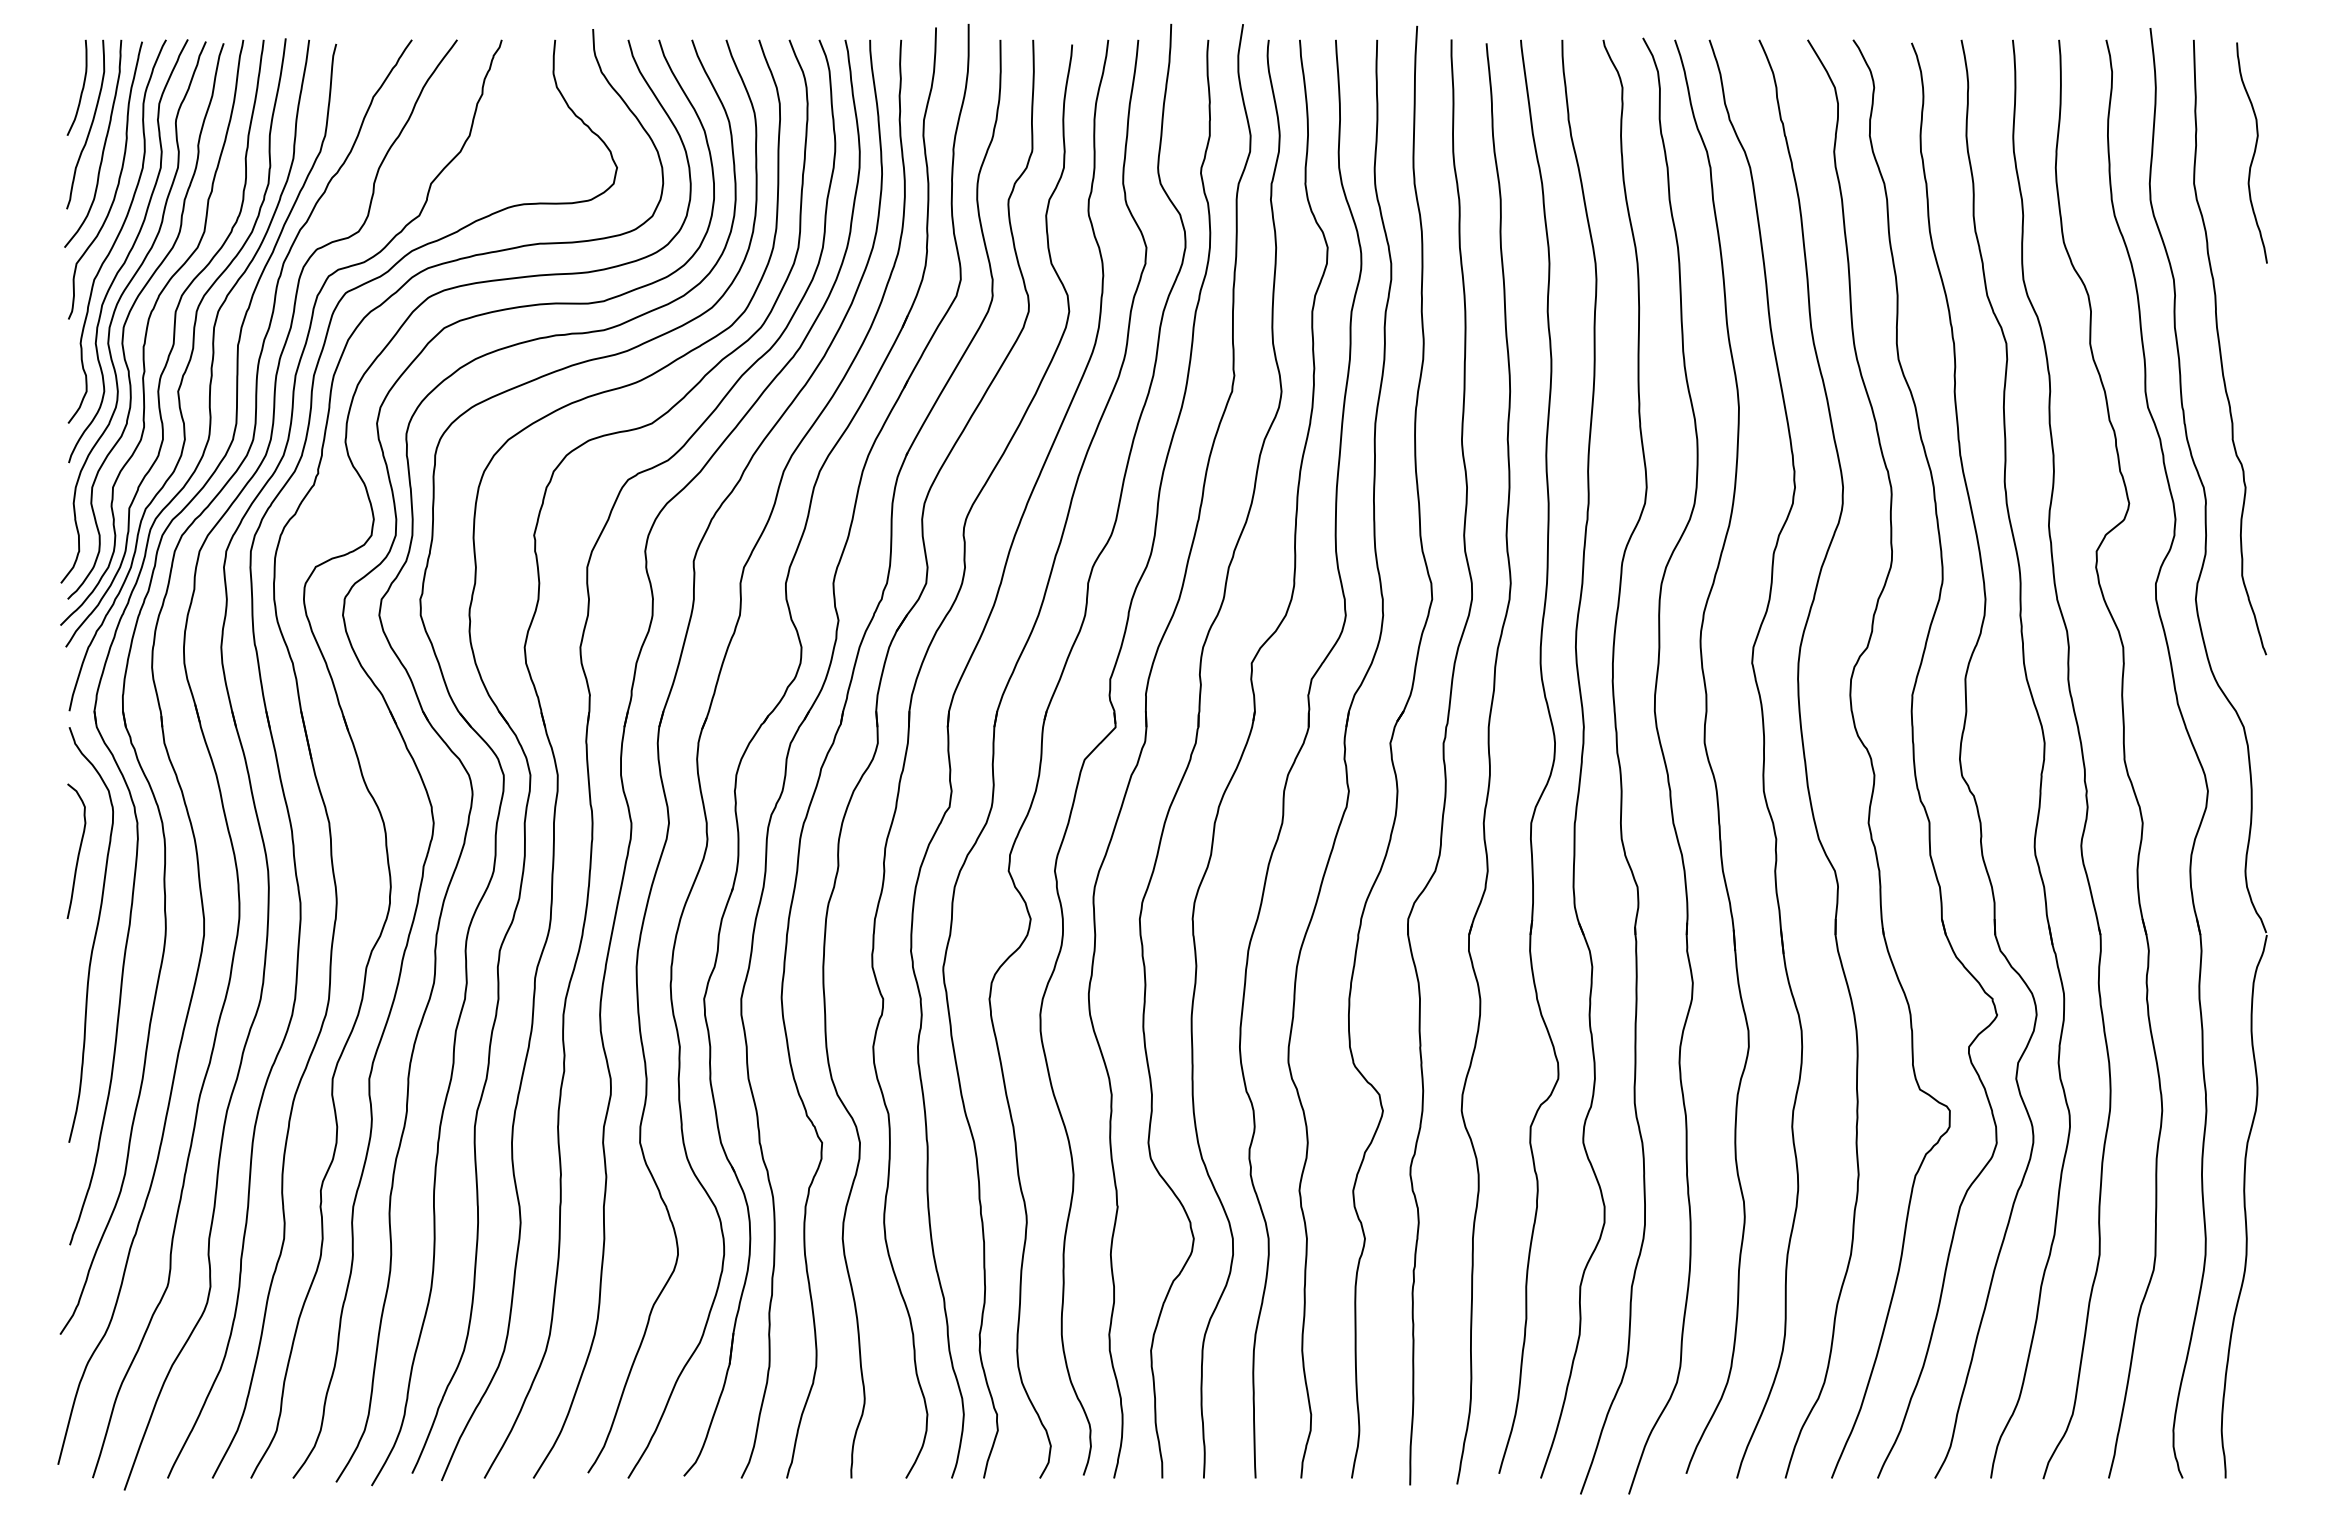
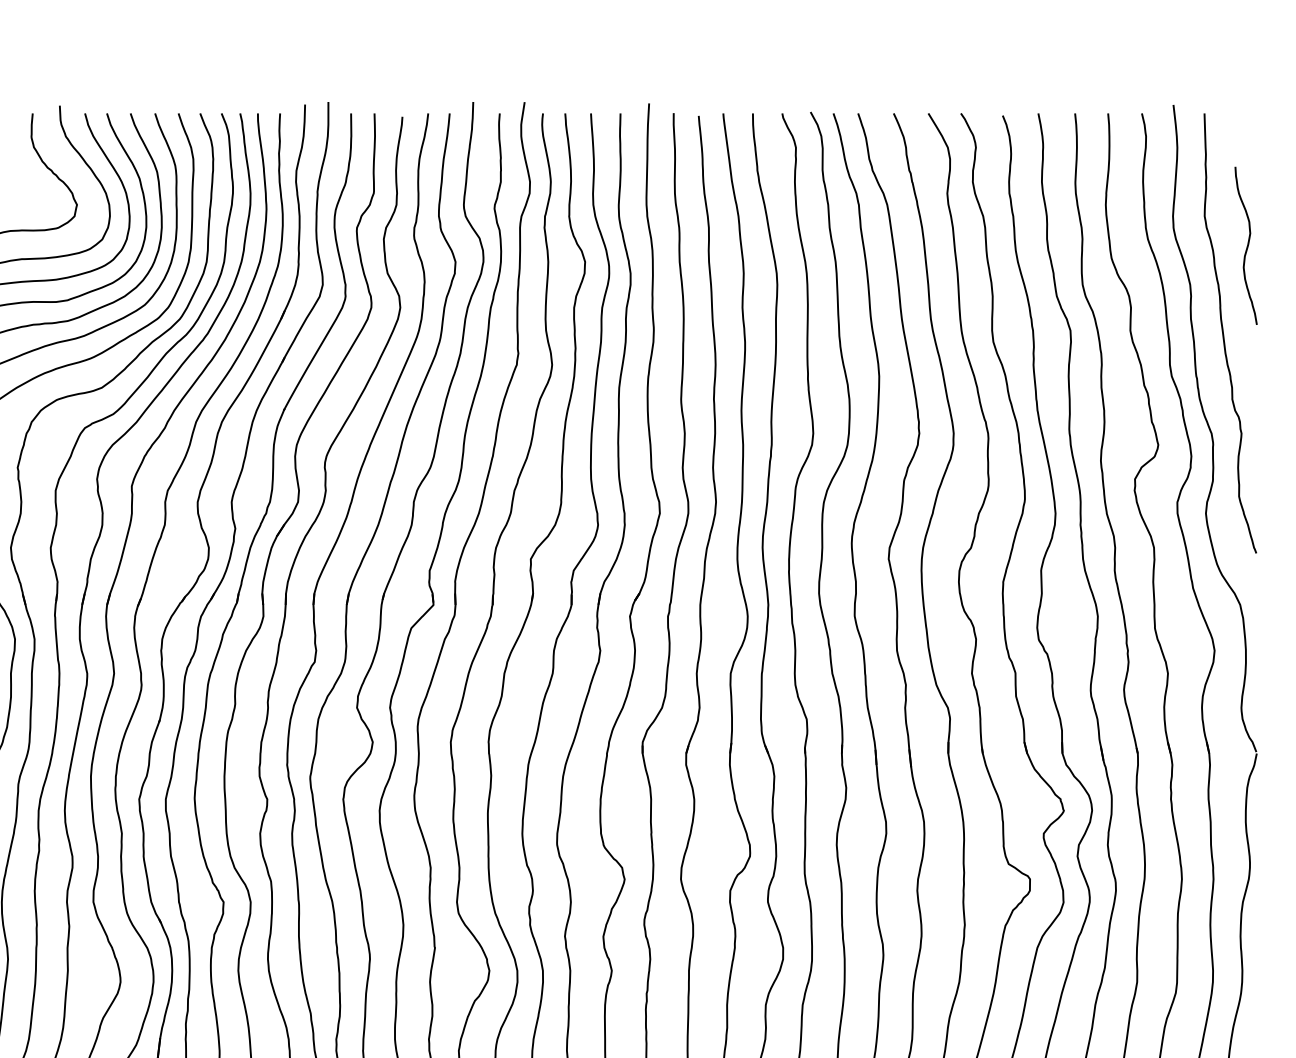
curve: (2253, 152) -> (1247, 245), moved

